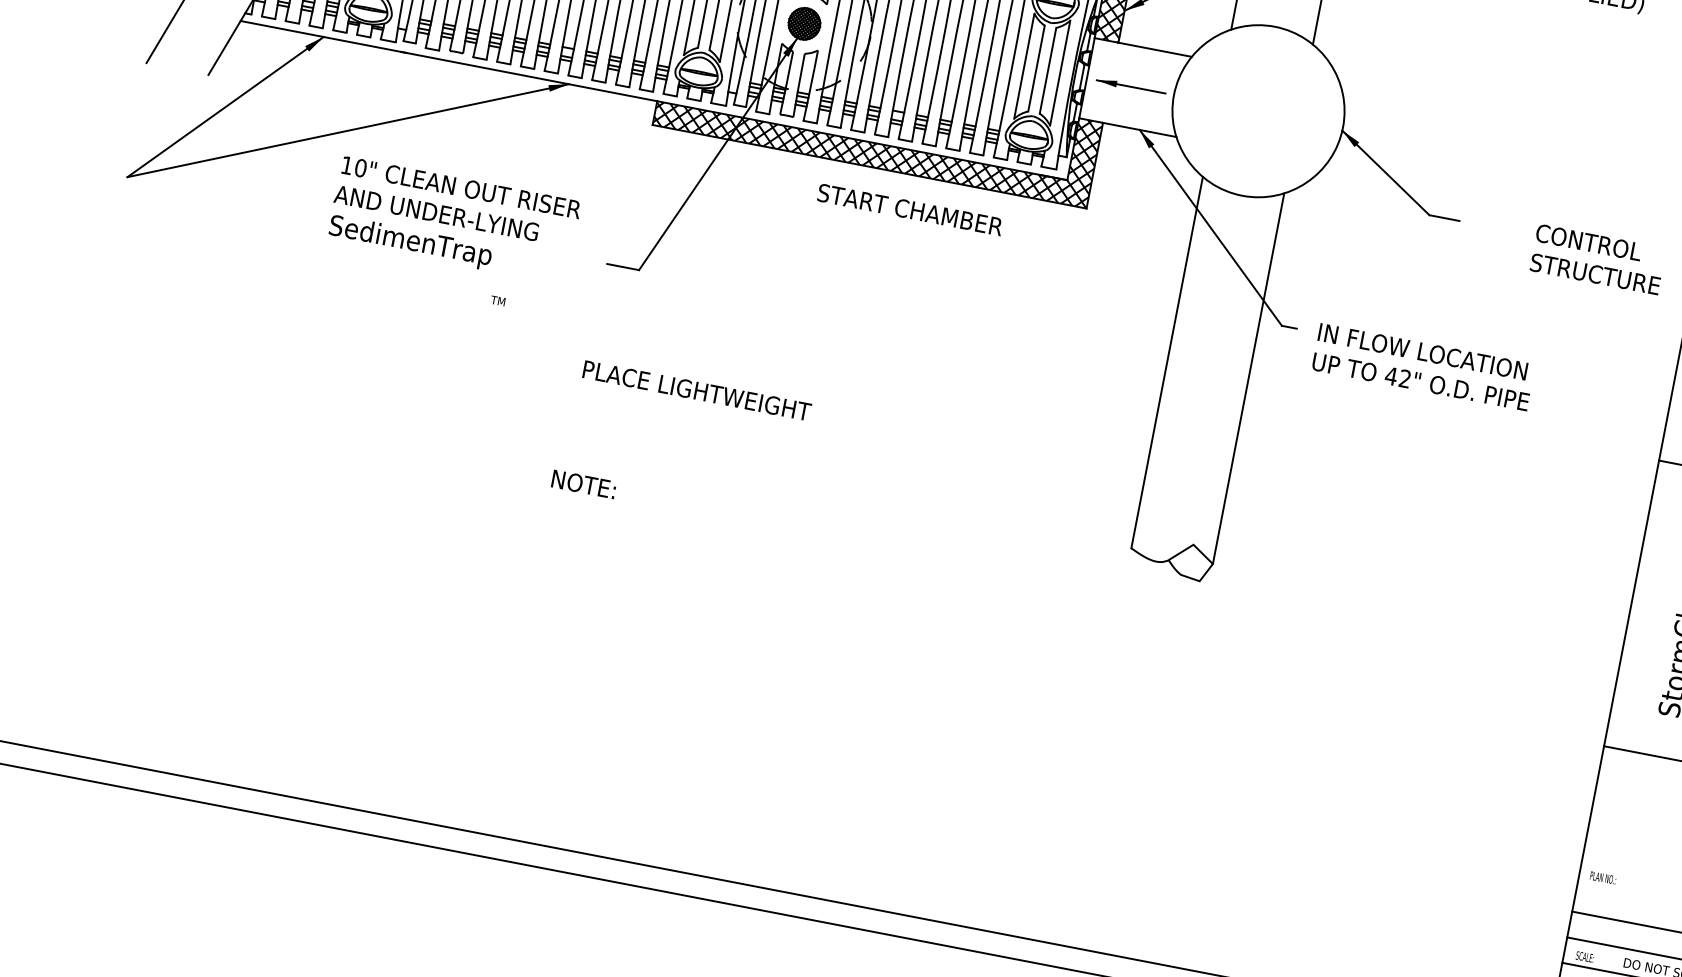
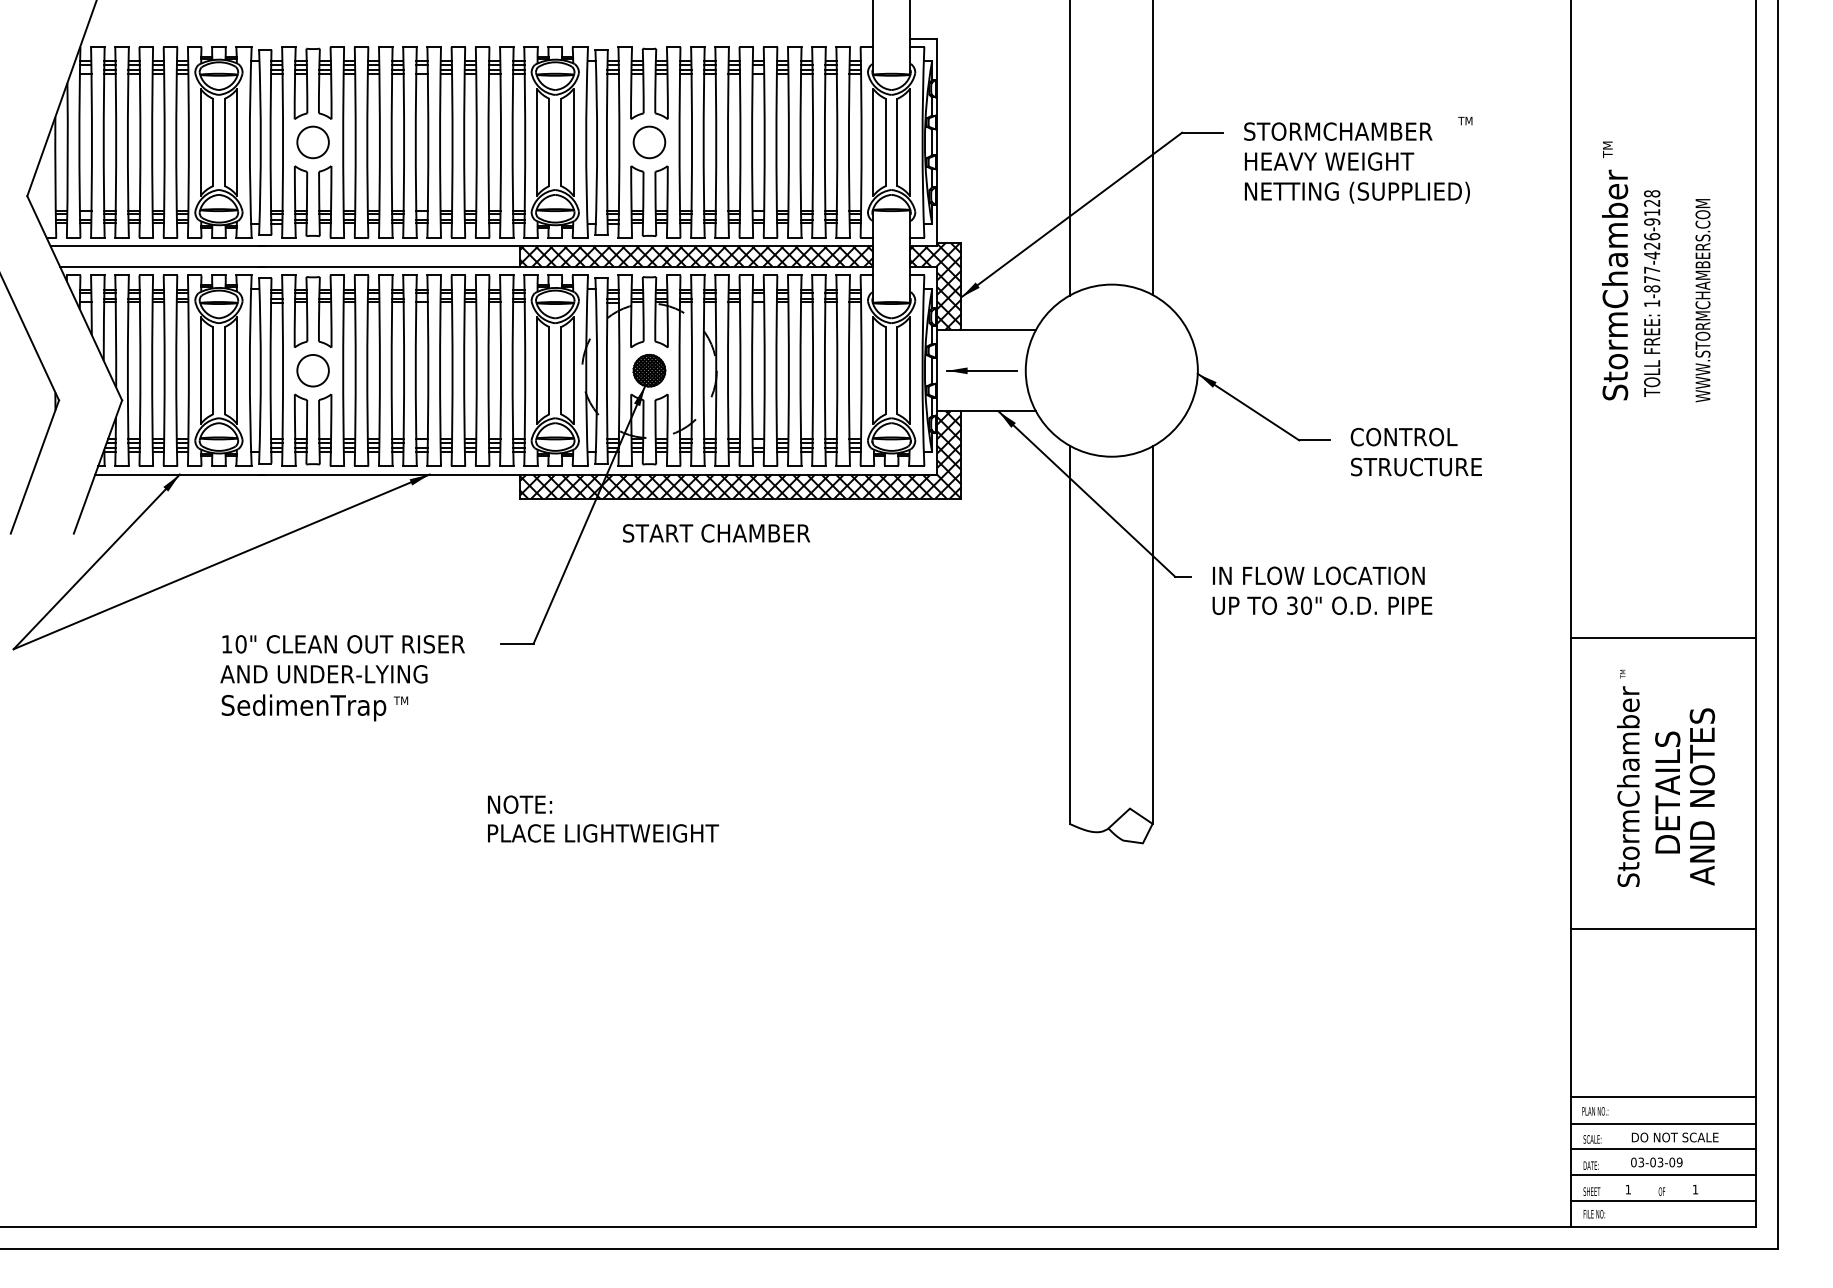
text: (910, 210) -> (716, 533), moved
text: (453, 220) -> (342, 678), moved
text: (1597, 258) -> (1415, 451), moved
text: (1398, 377) -> (1299, 605), 42" -> 30"
text: (697, 390) -> (603, 833), moved
text: (584, 484) -> (520, 804), moved
text: (1603, 878) -> (1595, 1111), moved

